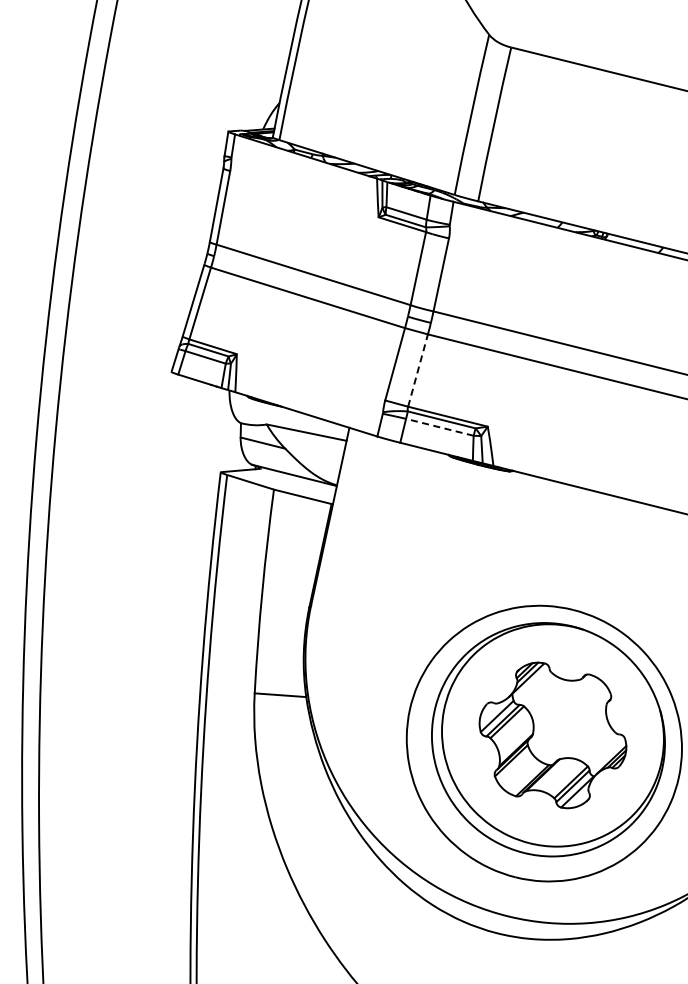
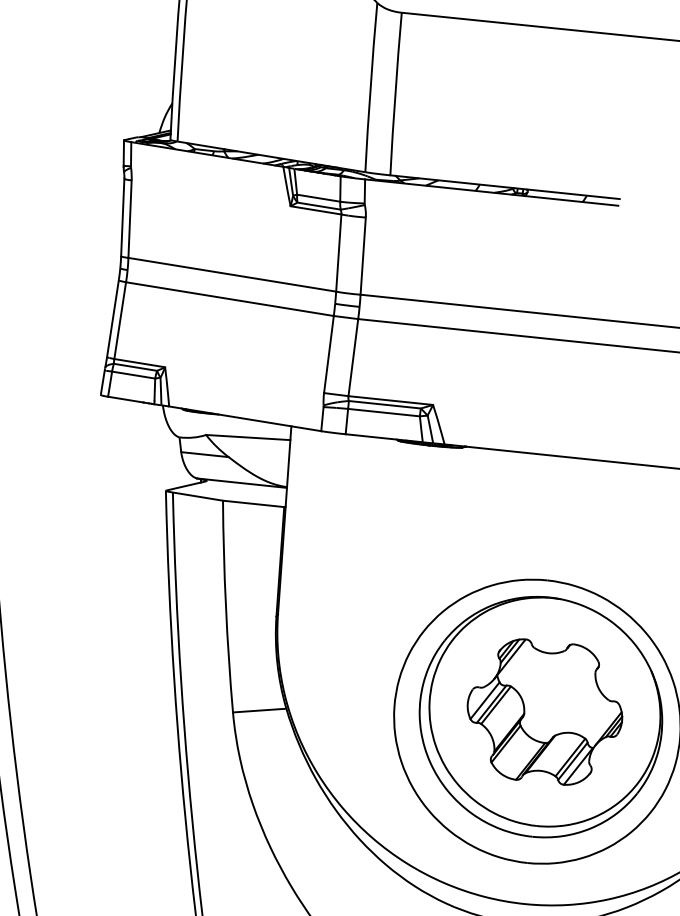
line: (418, 370) -> (353, 357), dashed -> solid
line: (439, 427) -> (383, 412), dashed -> solid

